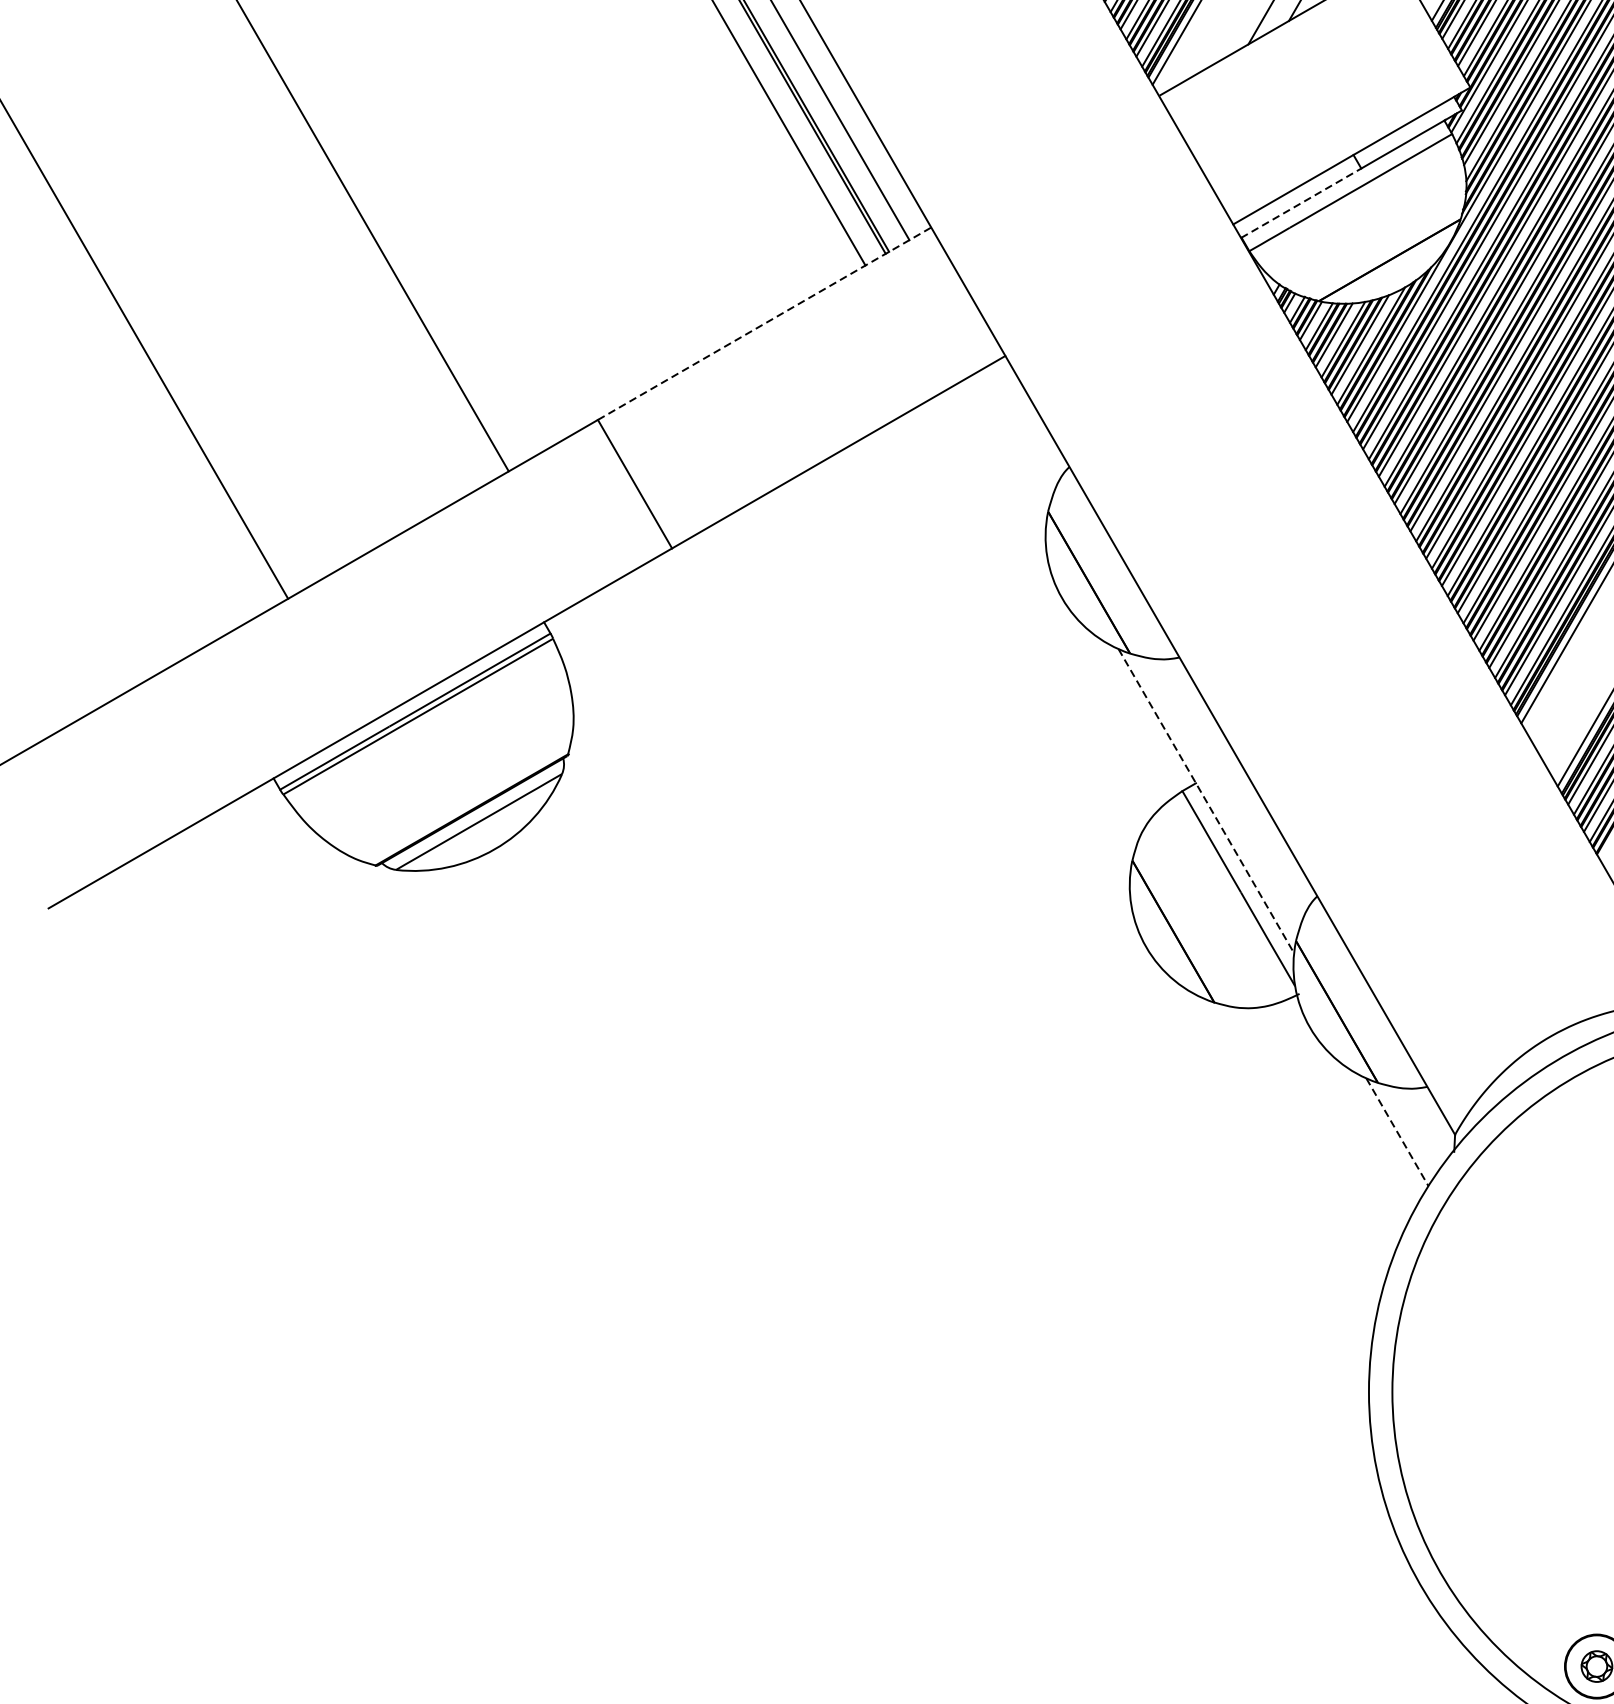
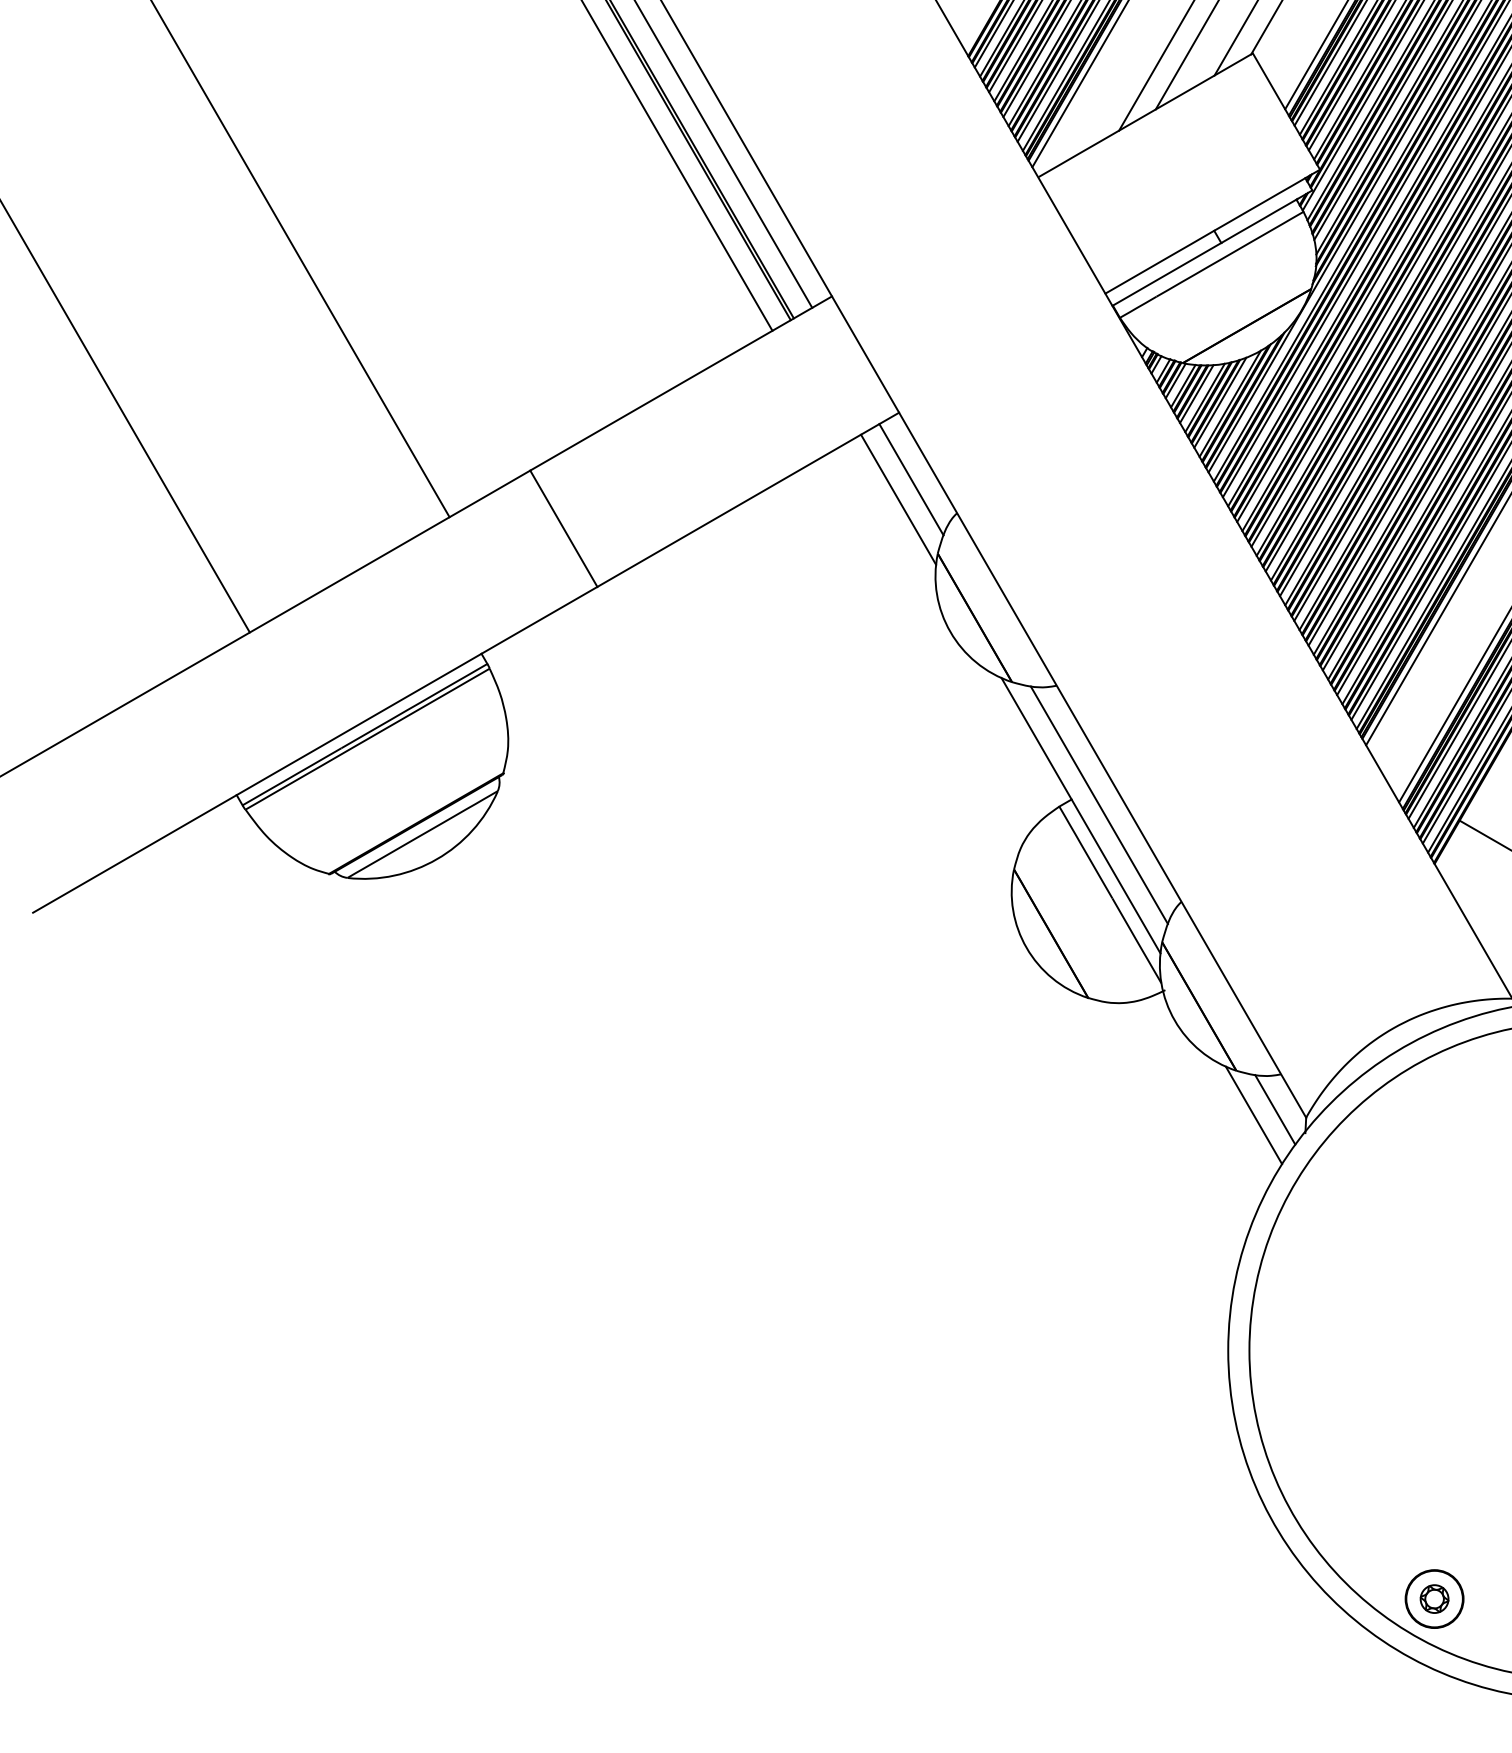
line: (1300, 203) -> (1166, 274), dashed -> solid
line: (764, 323) -> (681, 383), dashed -> solid
line: (1019, 429) -> (911, 479), added
line: (1004, 451) -> (898, 499), added
line: (1225, 789) -> (1098, 805), added
line: (1205, 800) -> (1080, 815), dashed -> solid
line: (1421, 1125) -> (1275, 1109), added
line: (1397, 1132) -> (1254, 1115), dashed -> solid

